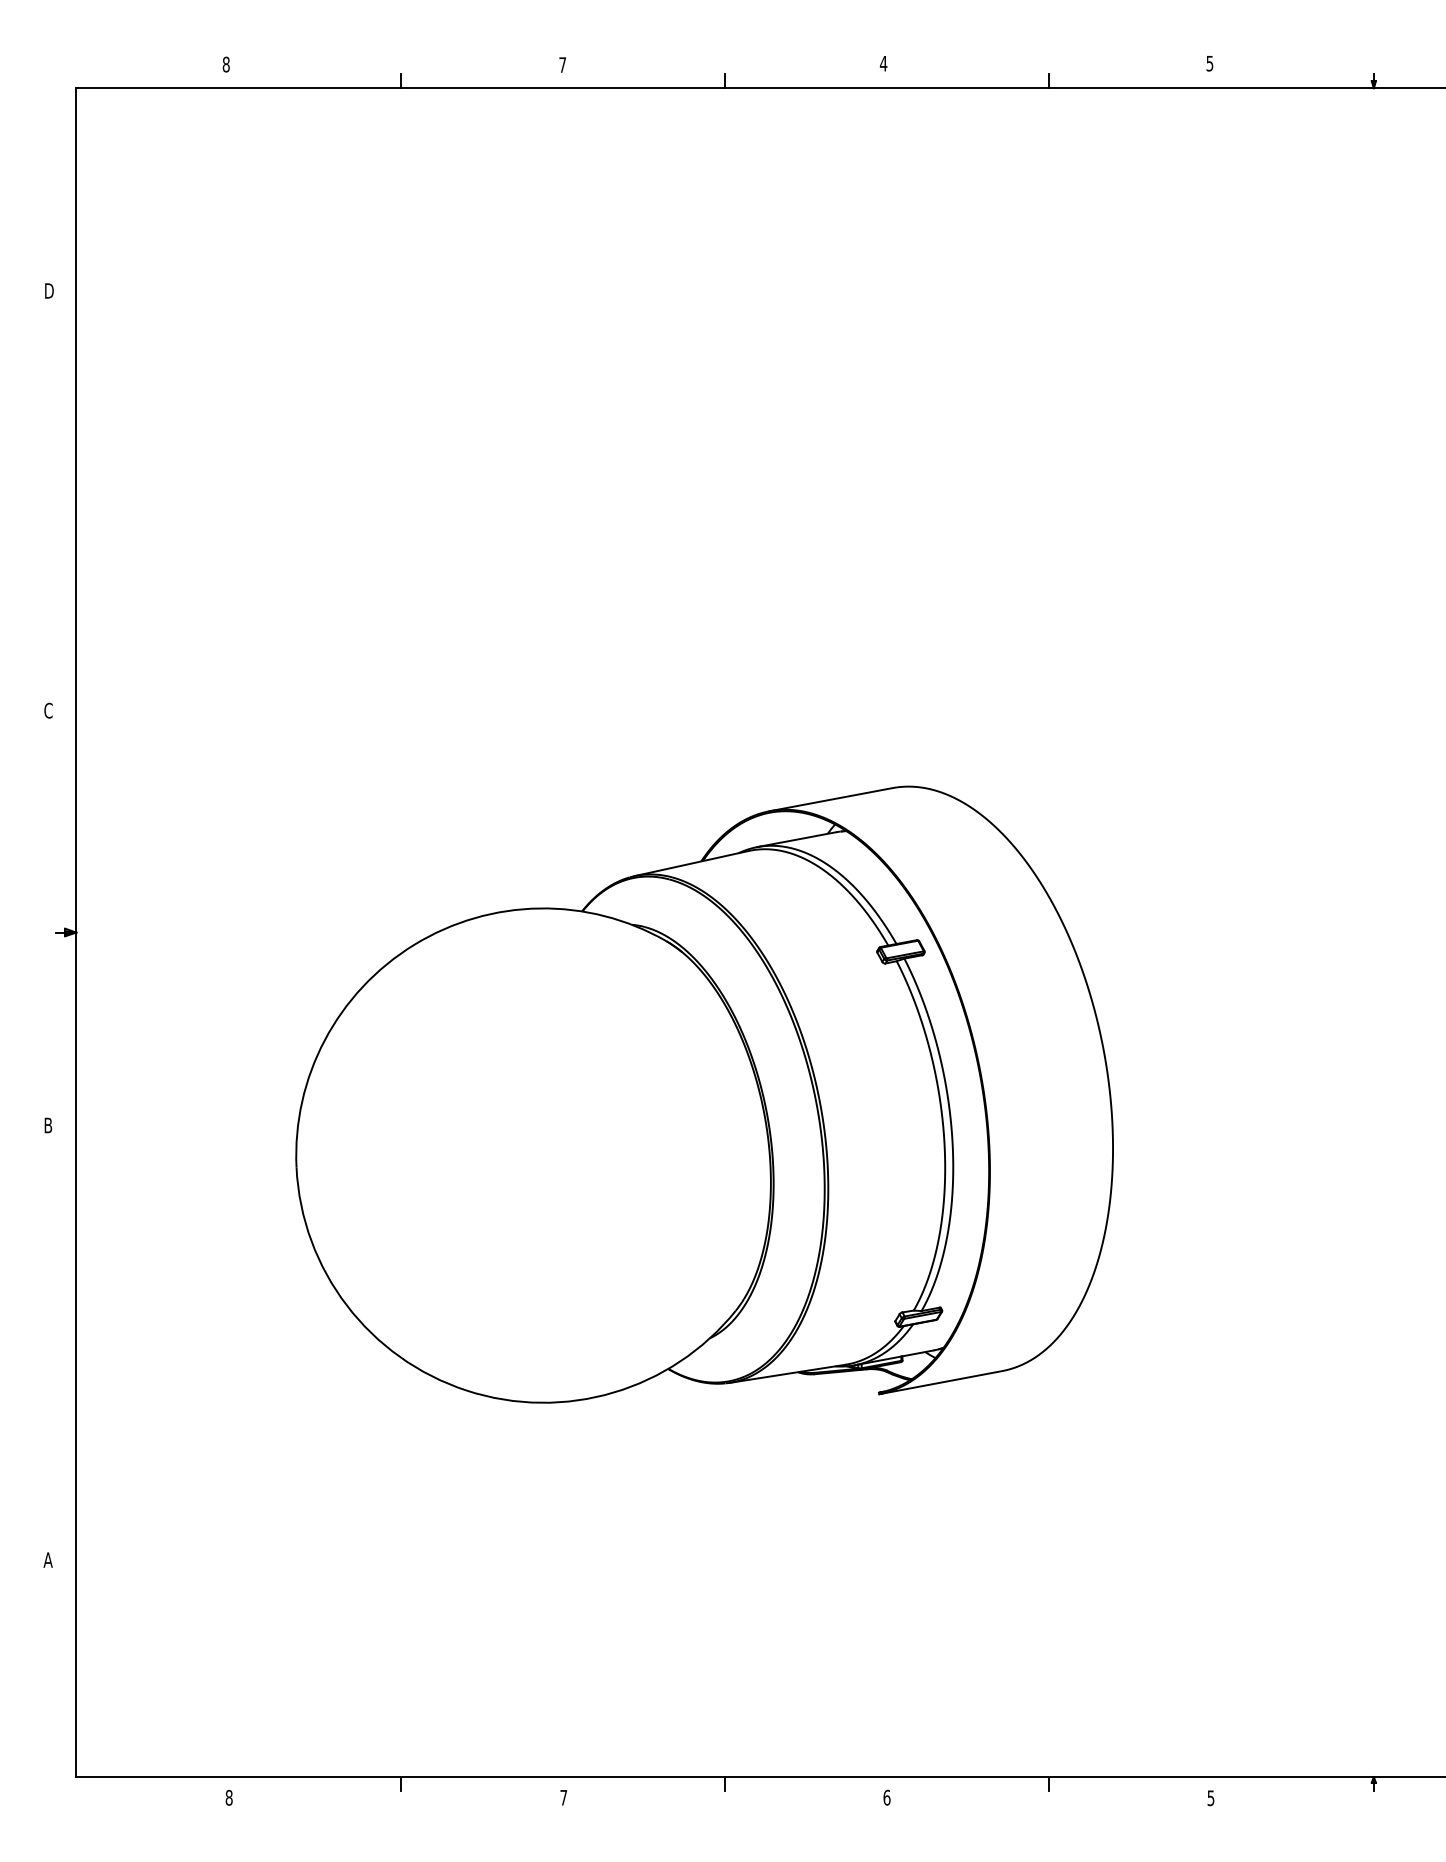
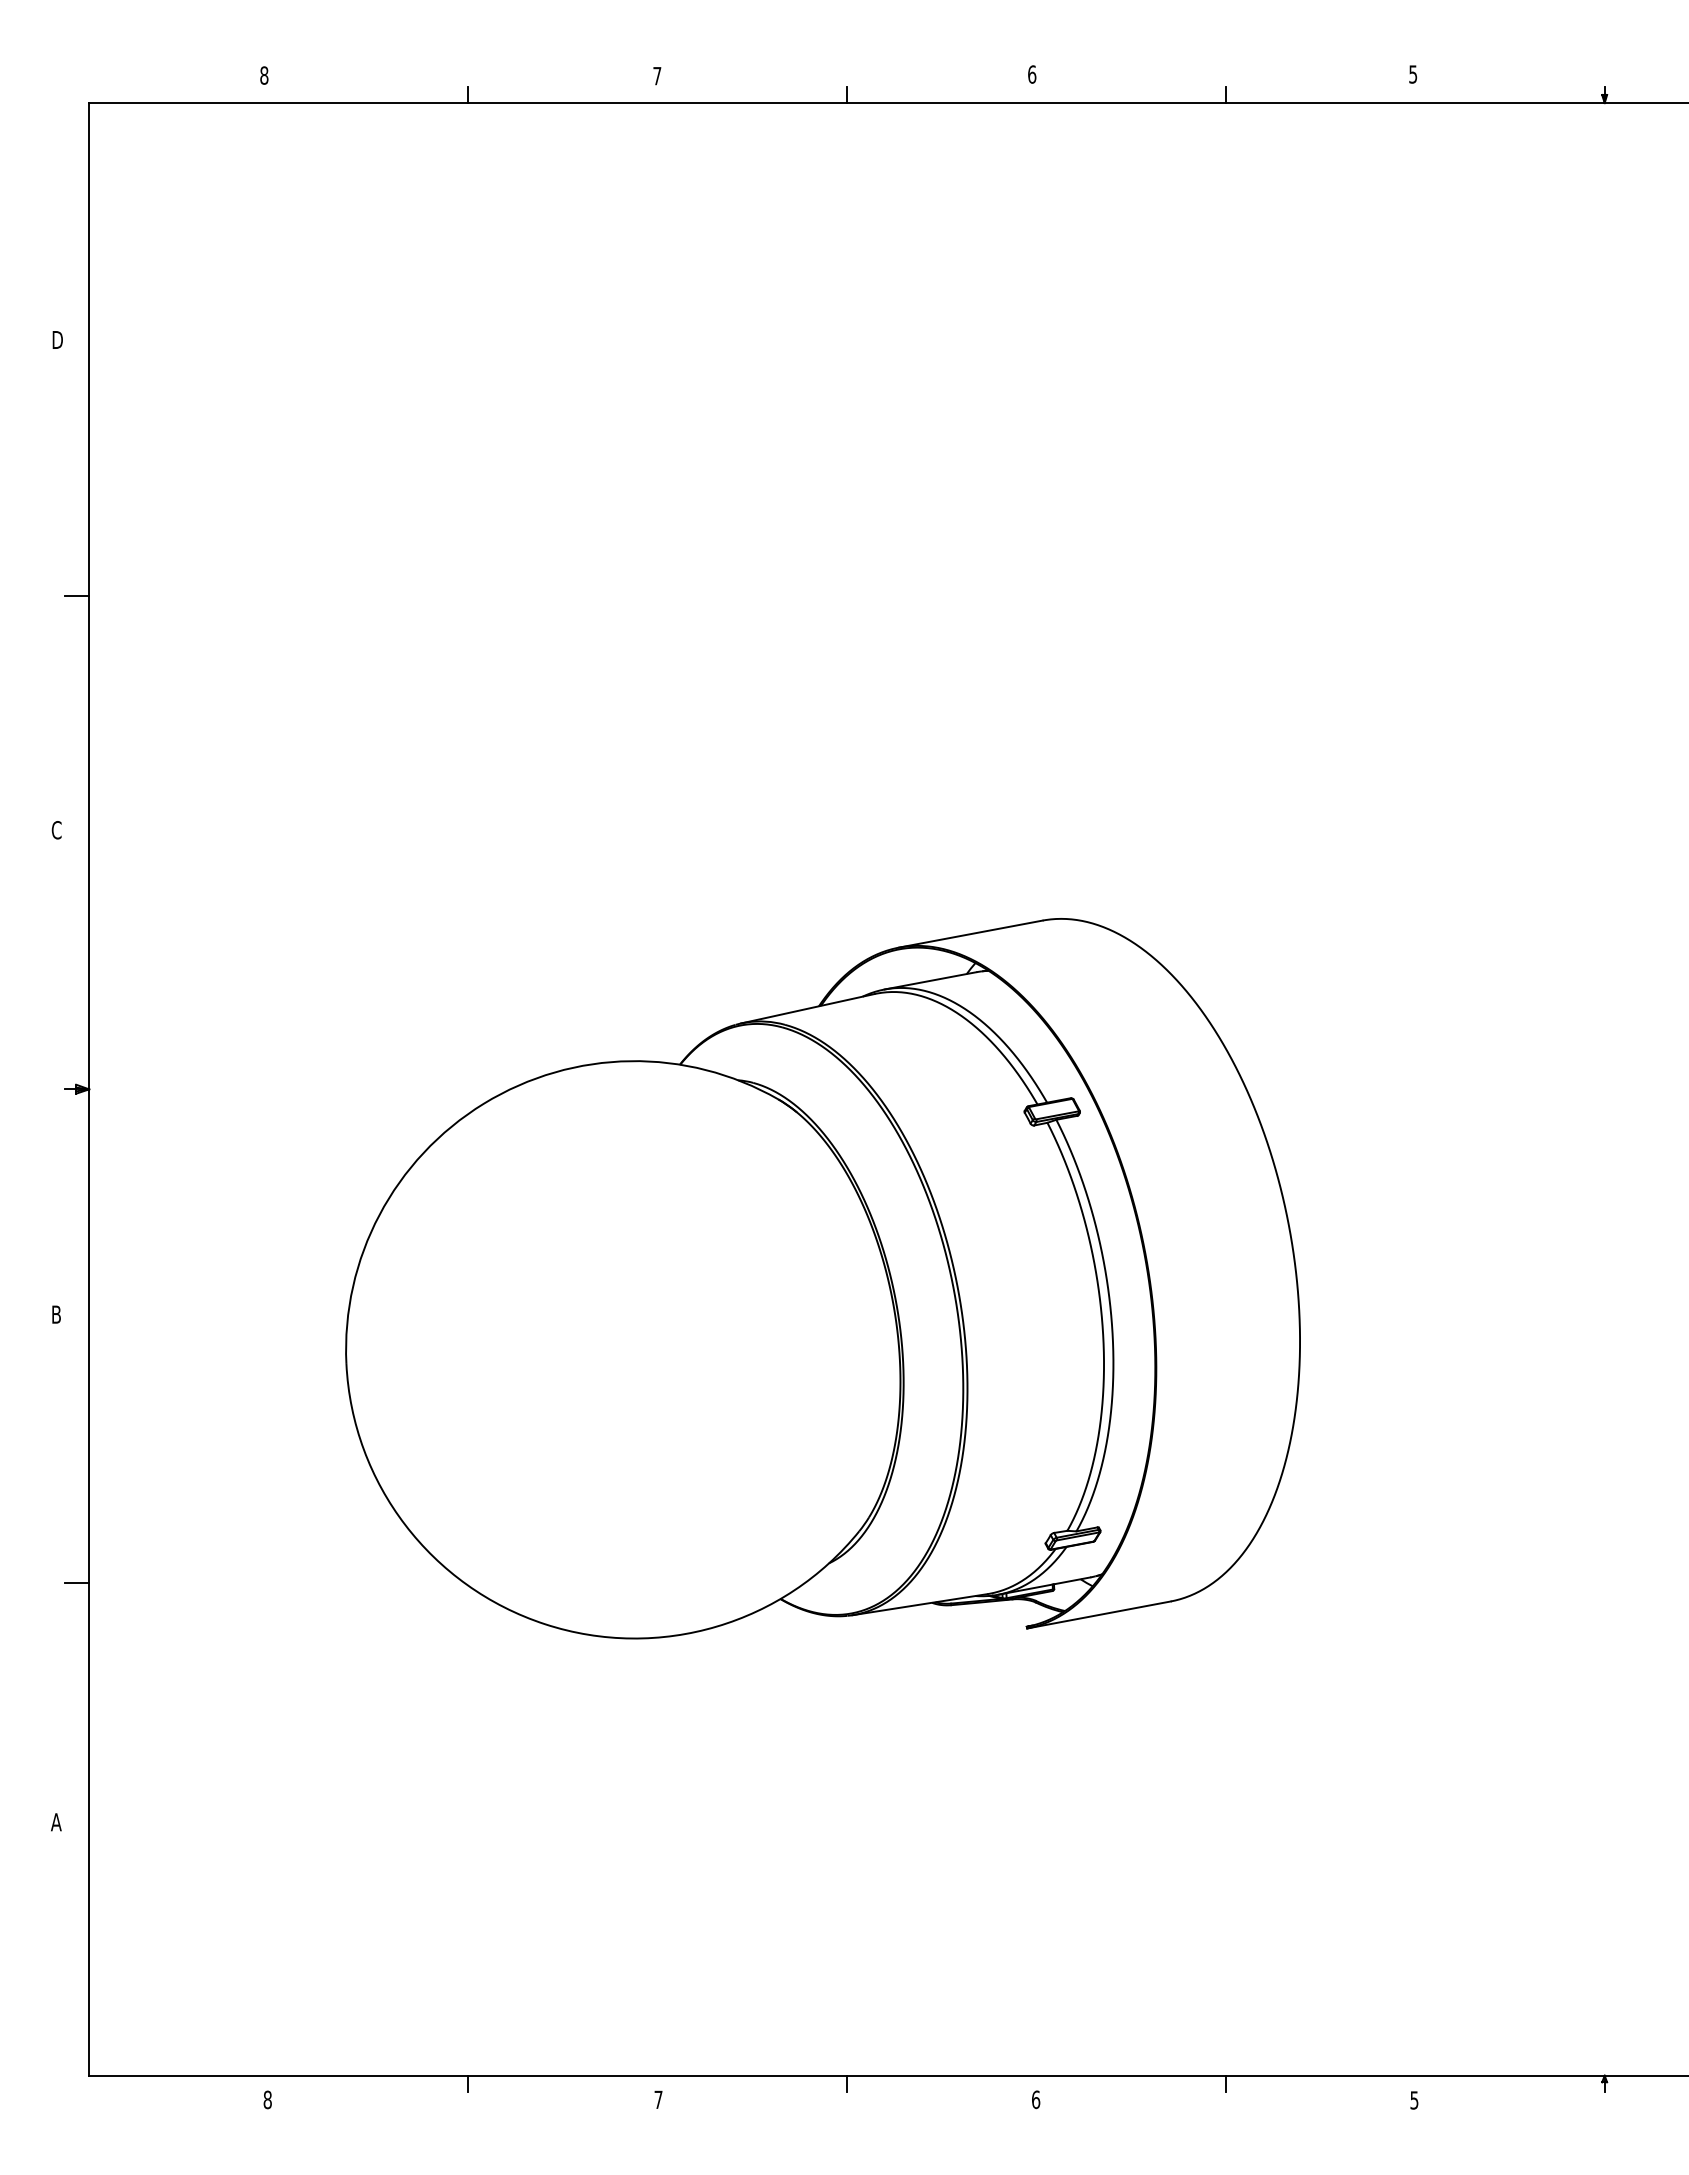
text: (883, 63) -> (1031, 74), 4 -> 6
line: (66, 510) -> (77, 596), added
line: (66, 1354) -> (77, 1582), added

